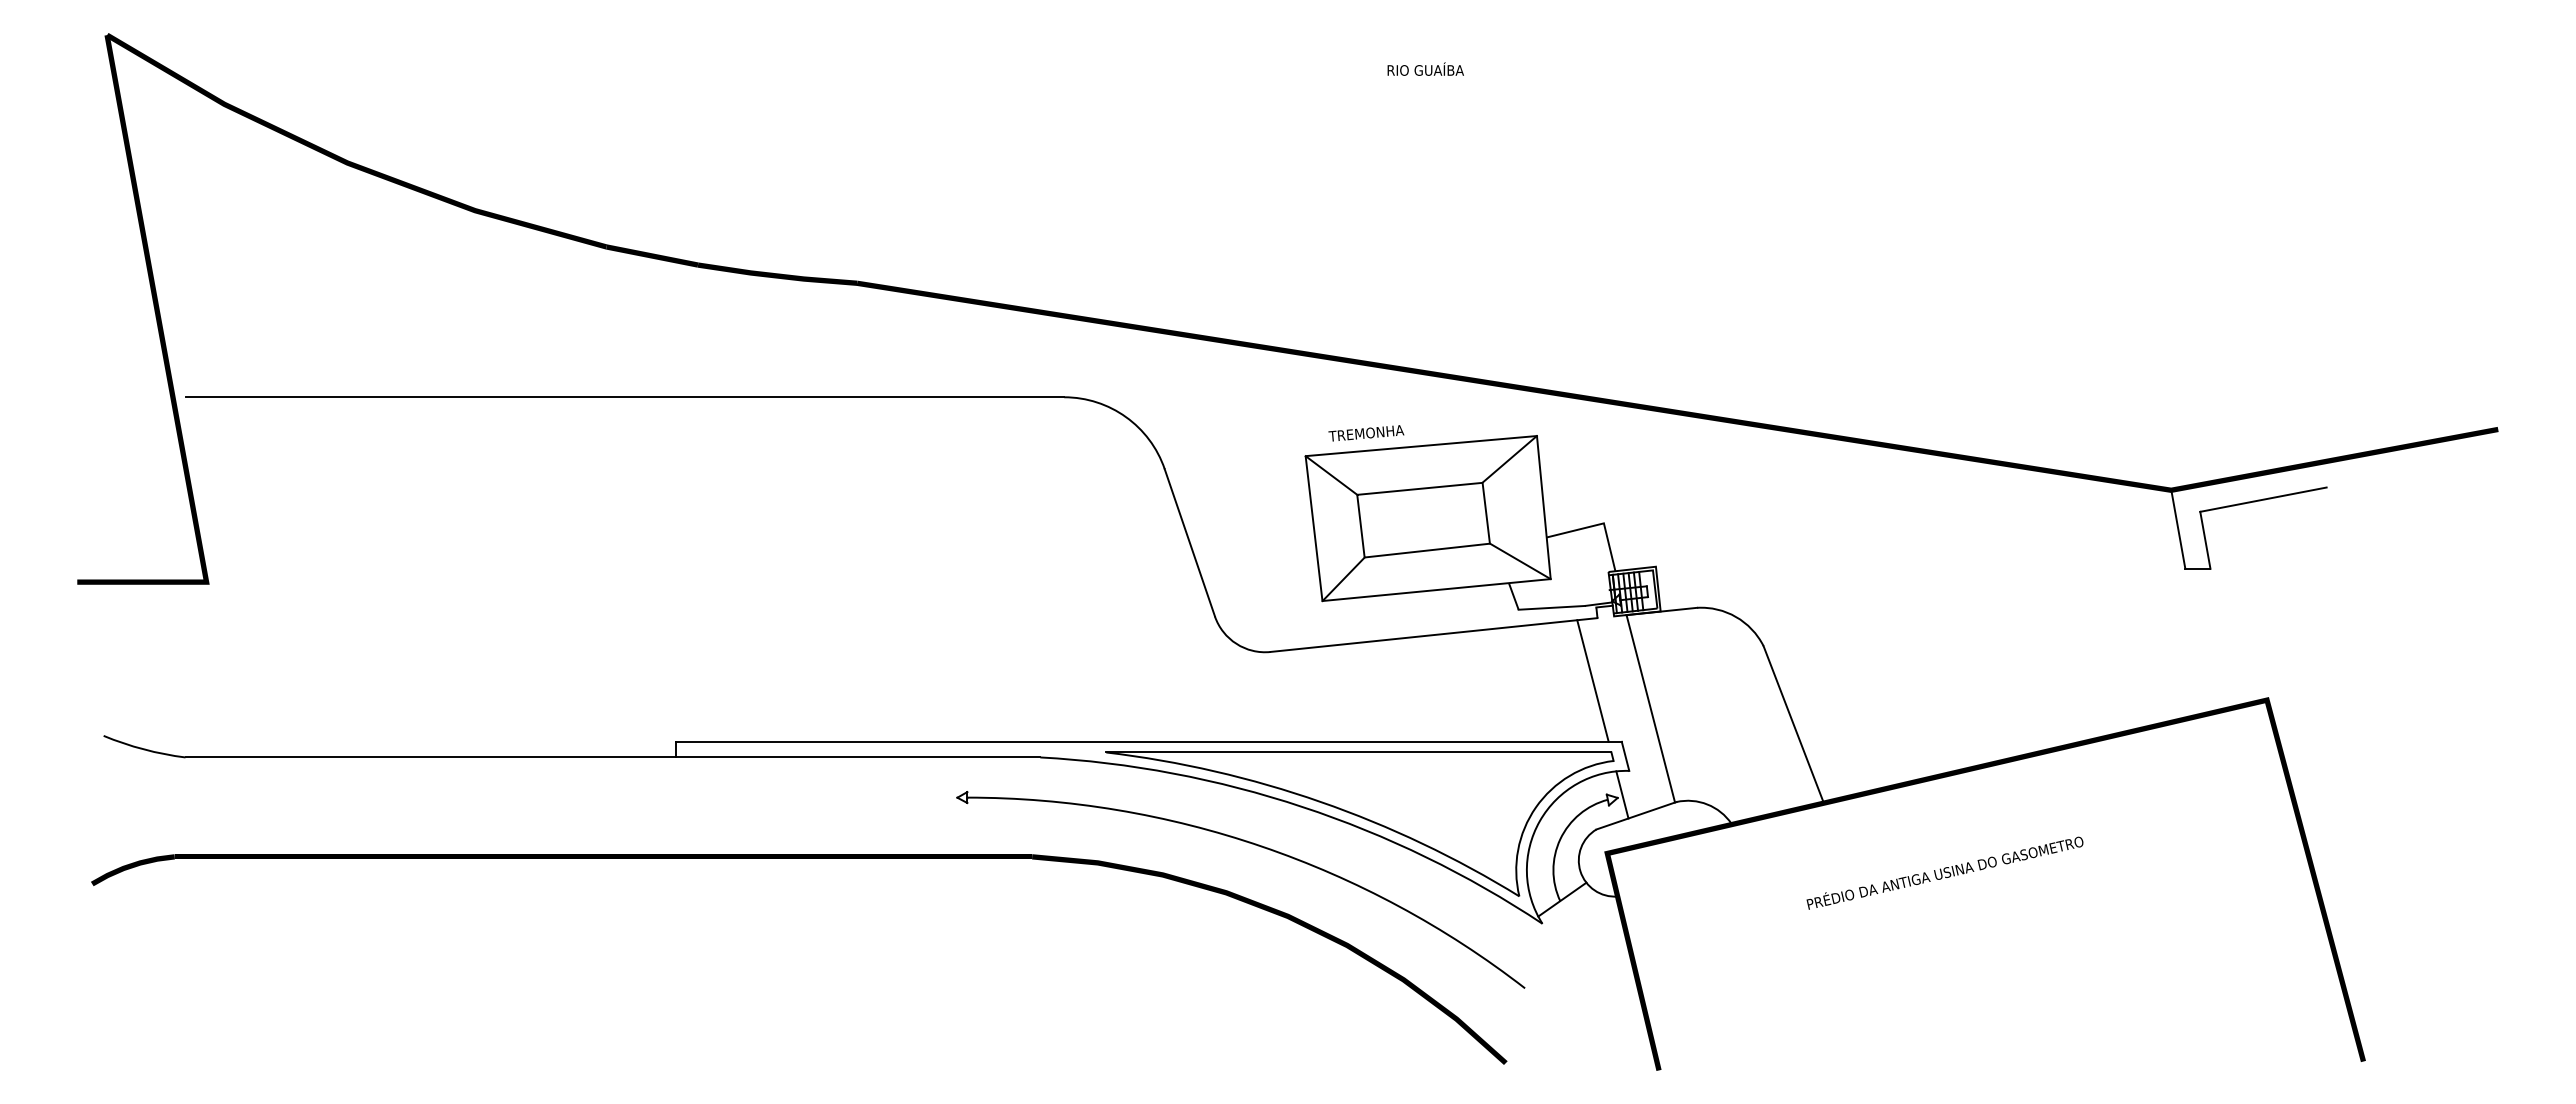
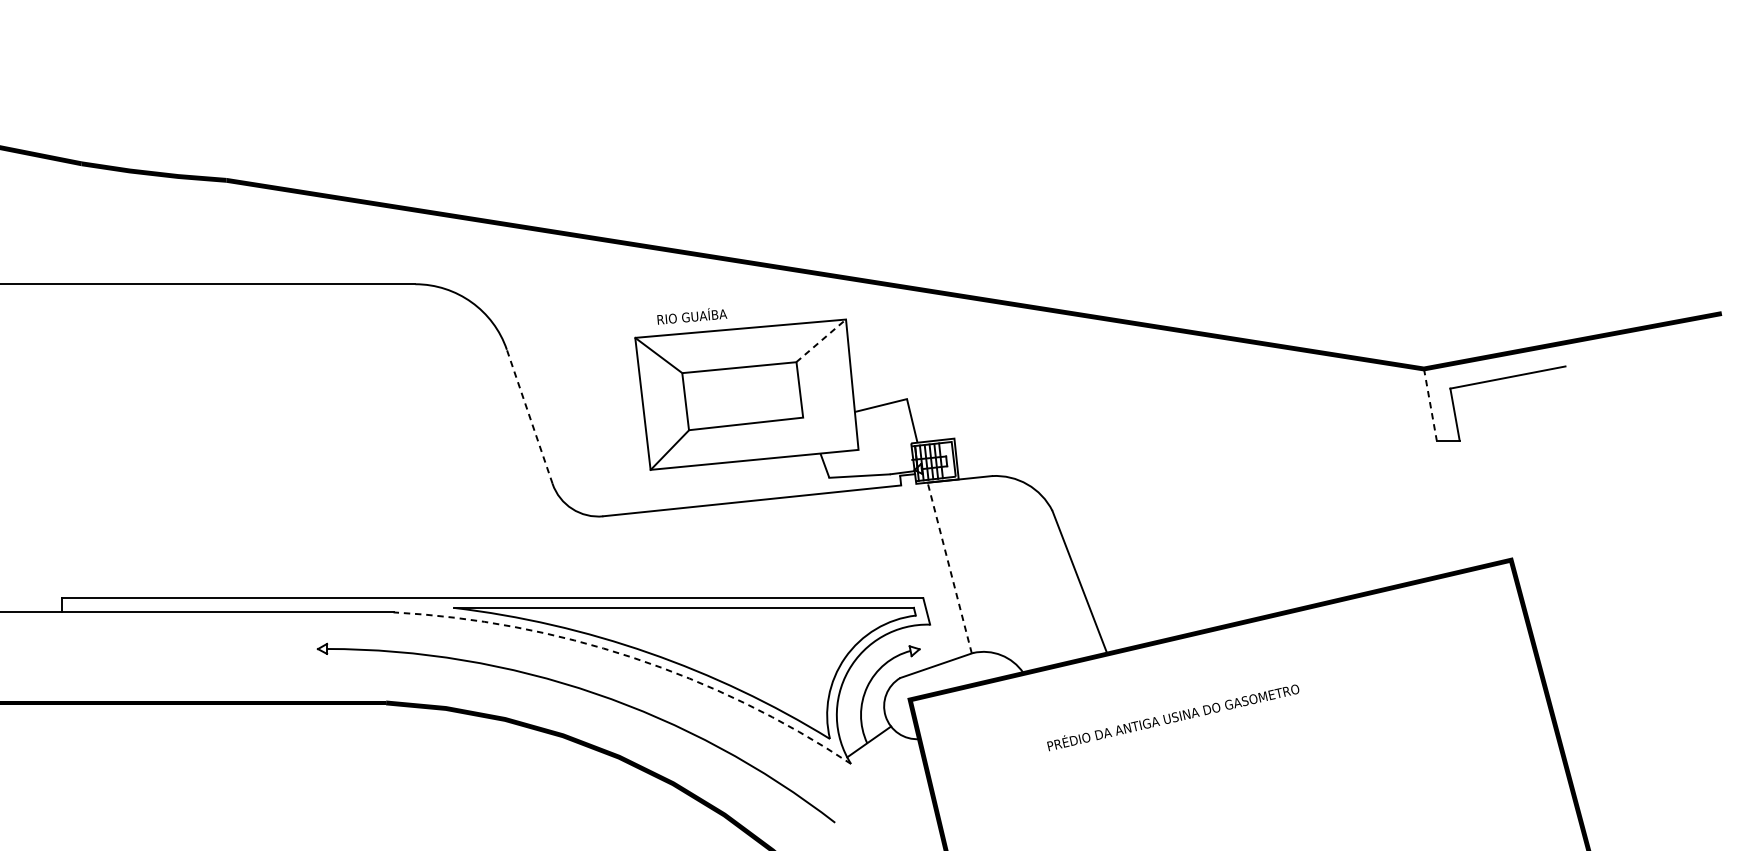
text: (1367, 432) -> (691, 316), TREMONHA -> RIO GUAÍBA
line: (1509, 459) -> (821, 340), solid -> dashed
line: (2178, 529) -> (1430, 404), solid -> dashed
line: (1189, 542) -> (529, 416), solid -> dashed
line: (1519, 561) -> (830, 433), removed
line: (1592, 680) -> (896, 542), removed
line: (1650, 708) -> (949, 567), solid -> dashed
line: (1622, 794) -> (923, 646), removed
arc: (1302, 806) -> (632, 657), solid -> dashed
text: (1944, 872) -> (1172, 717), moved

